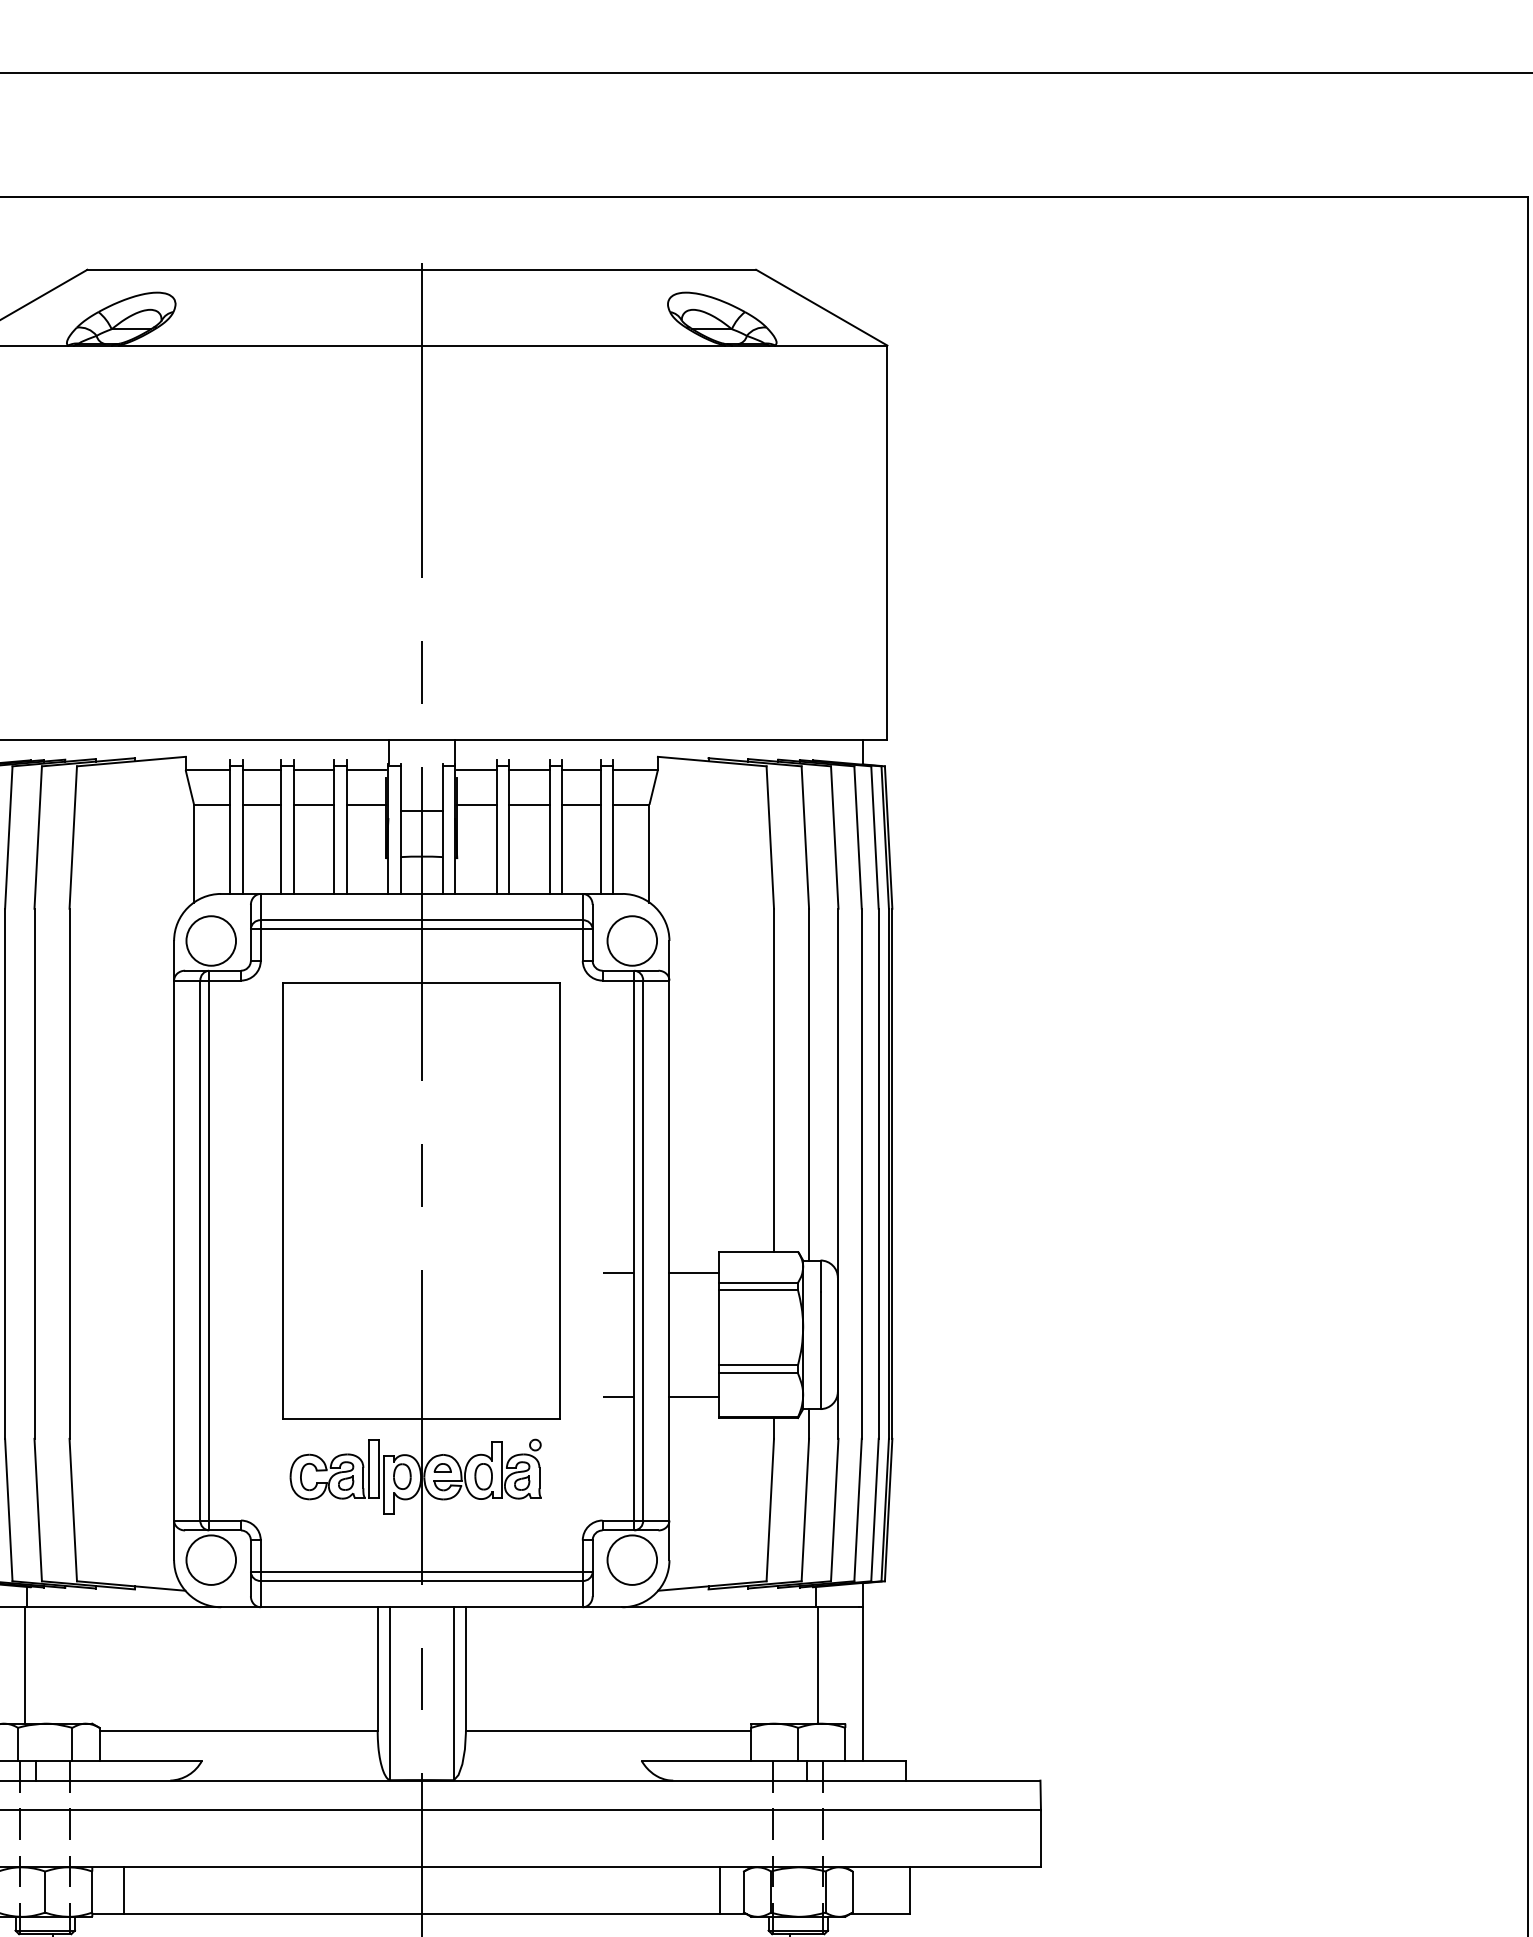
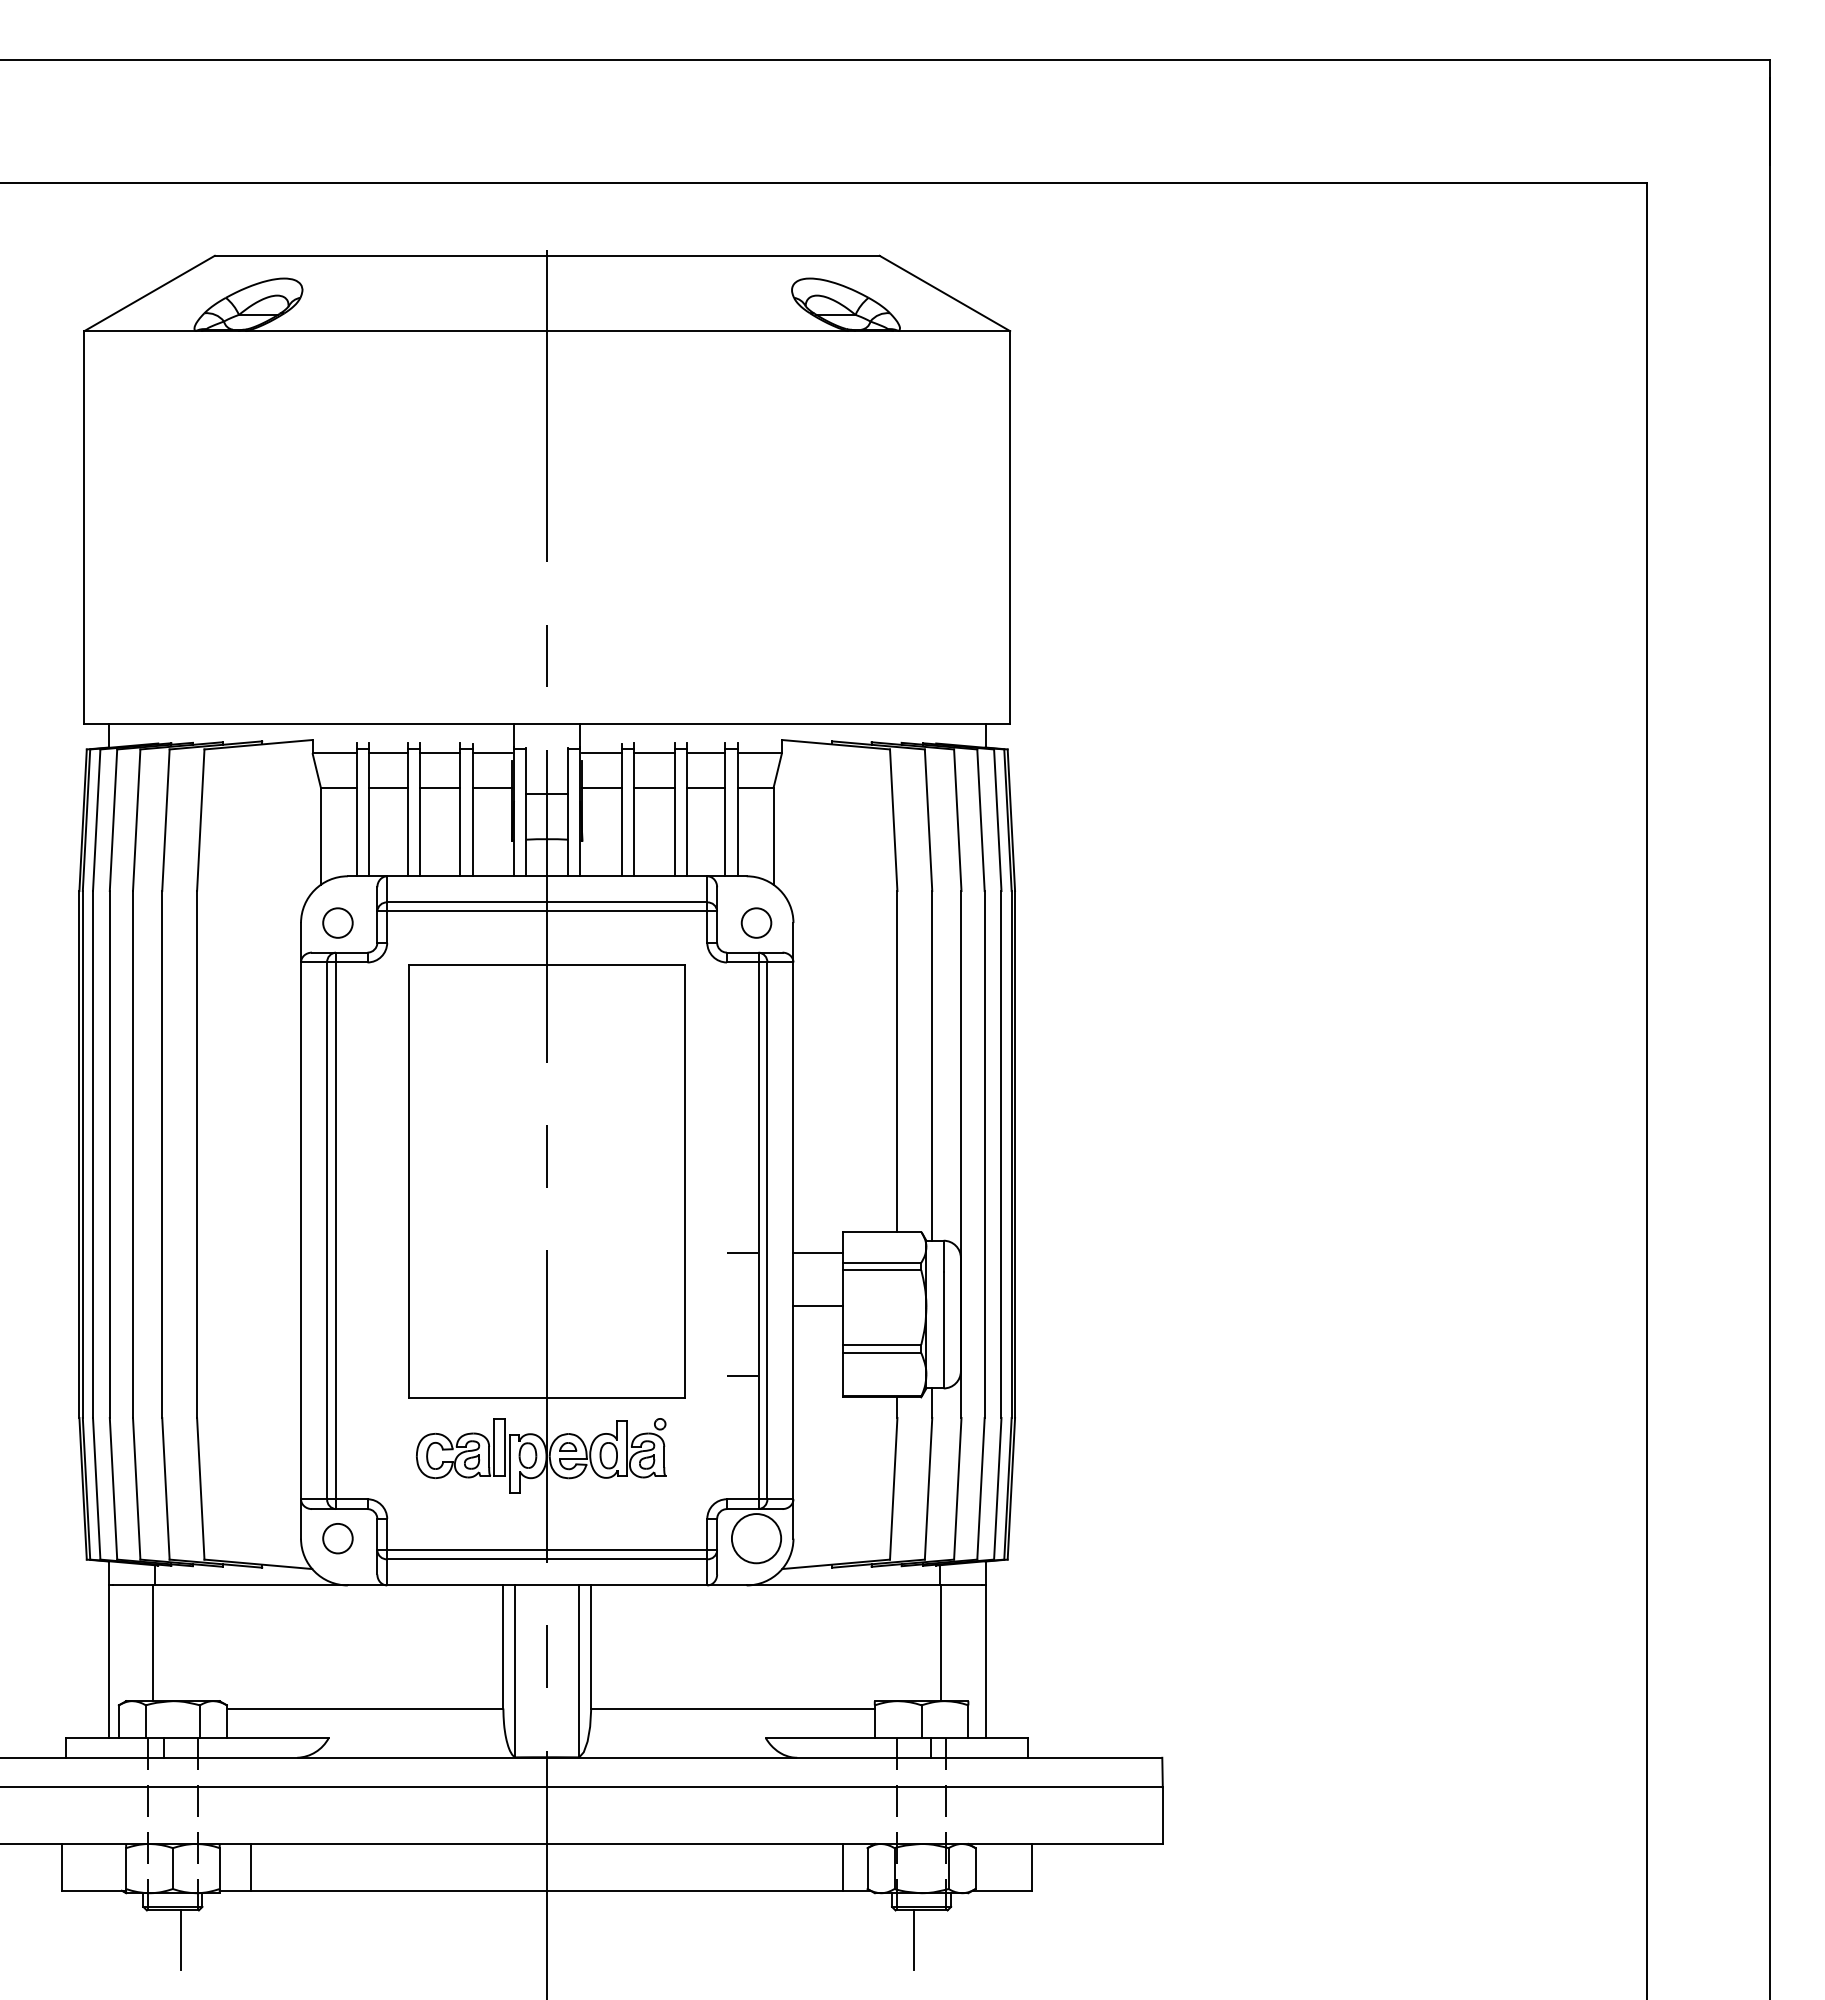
circle: (210, 940) -> (337, 922), size x0.6
circle: (632, 940) -> (756, 922), size x0.6
line: (693, 1397) -> (817, 1306), moved
circle: (210, 1560) -> (337, 1538), size x0.6

